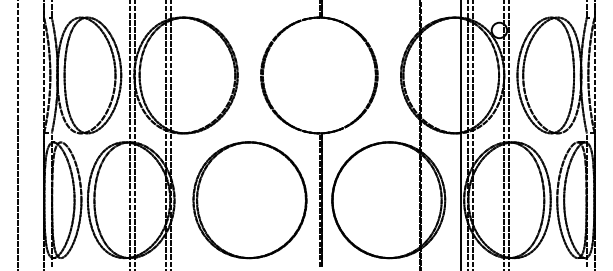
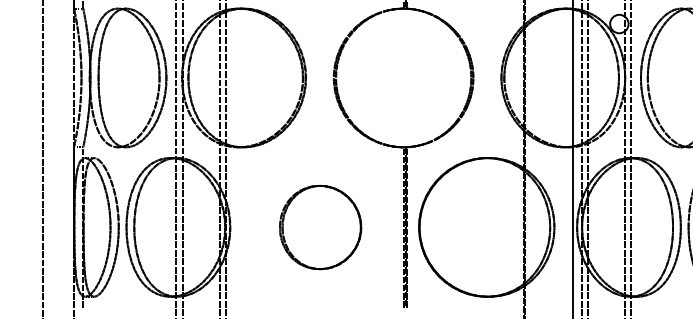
part: (249, 200) -> (320, 227), size x0.6

